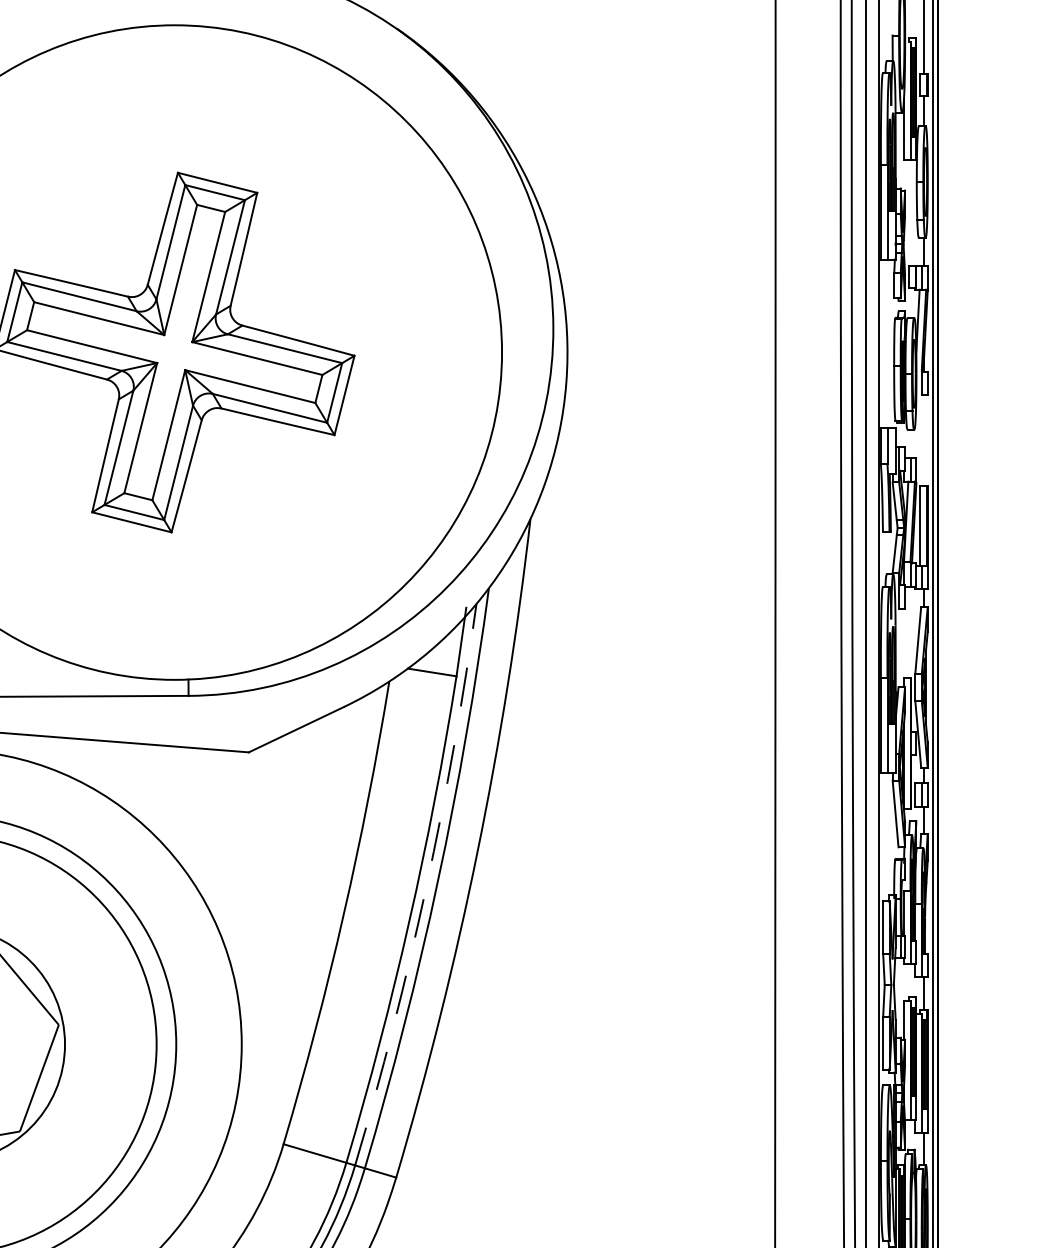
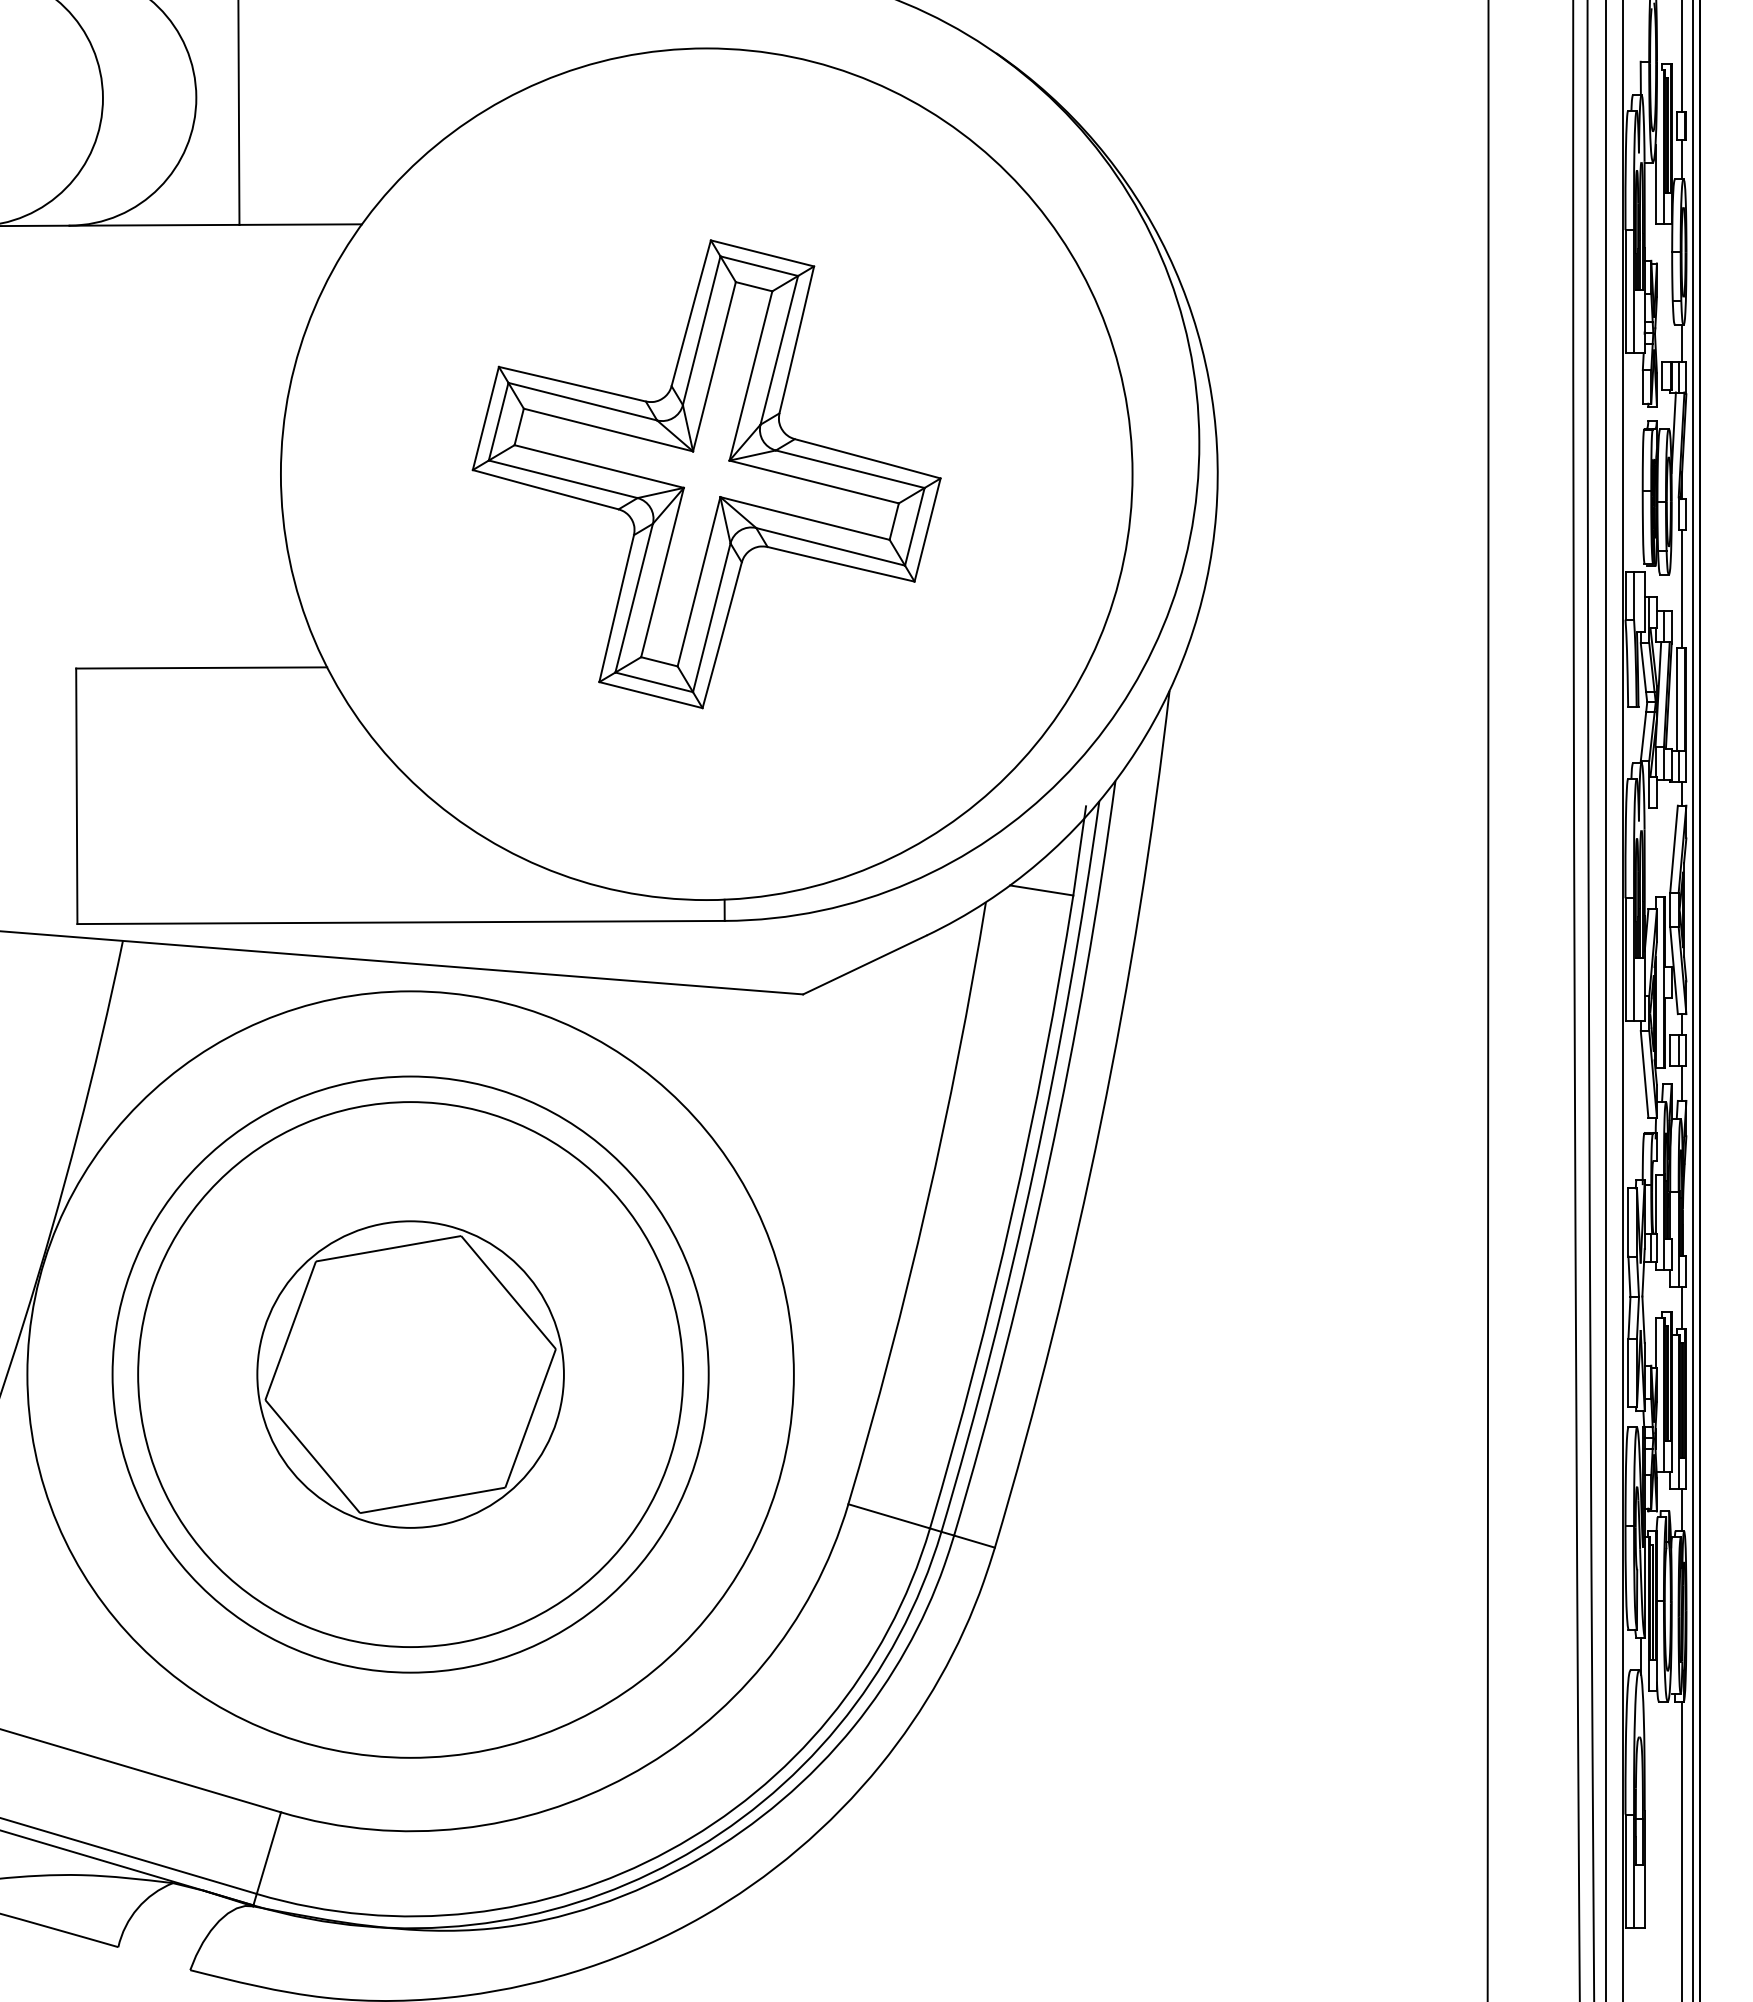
line: (924, 440) -> (1682, 588), added
arc: (426, 886) -> (1034, 1169), dashed -> solid

